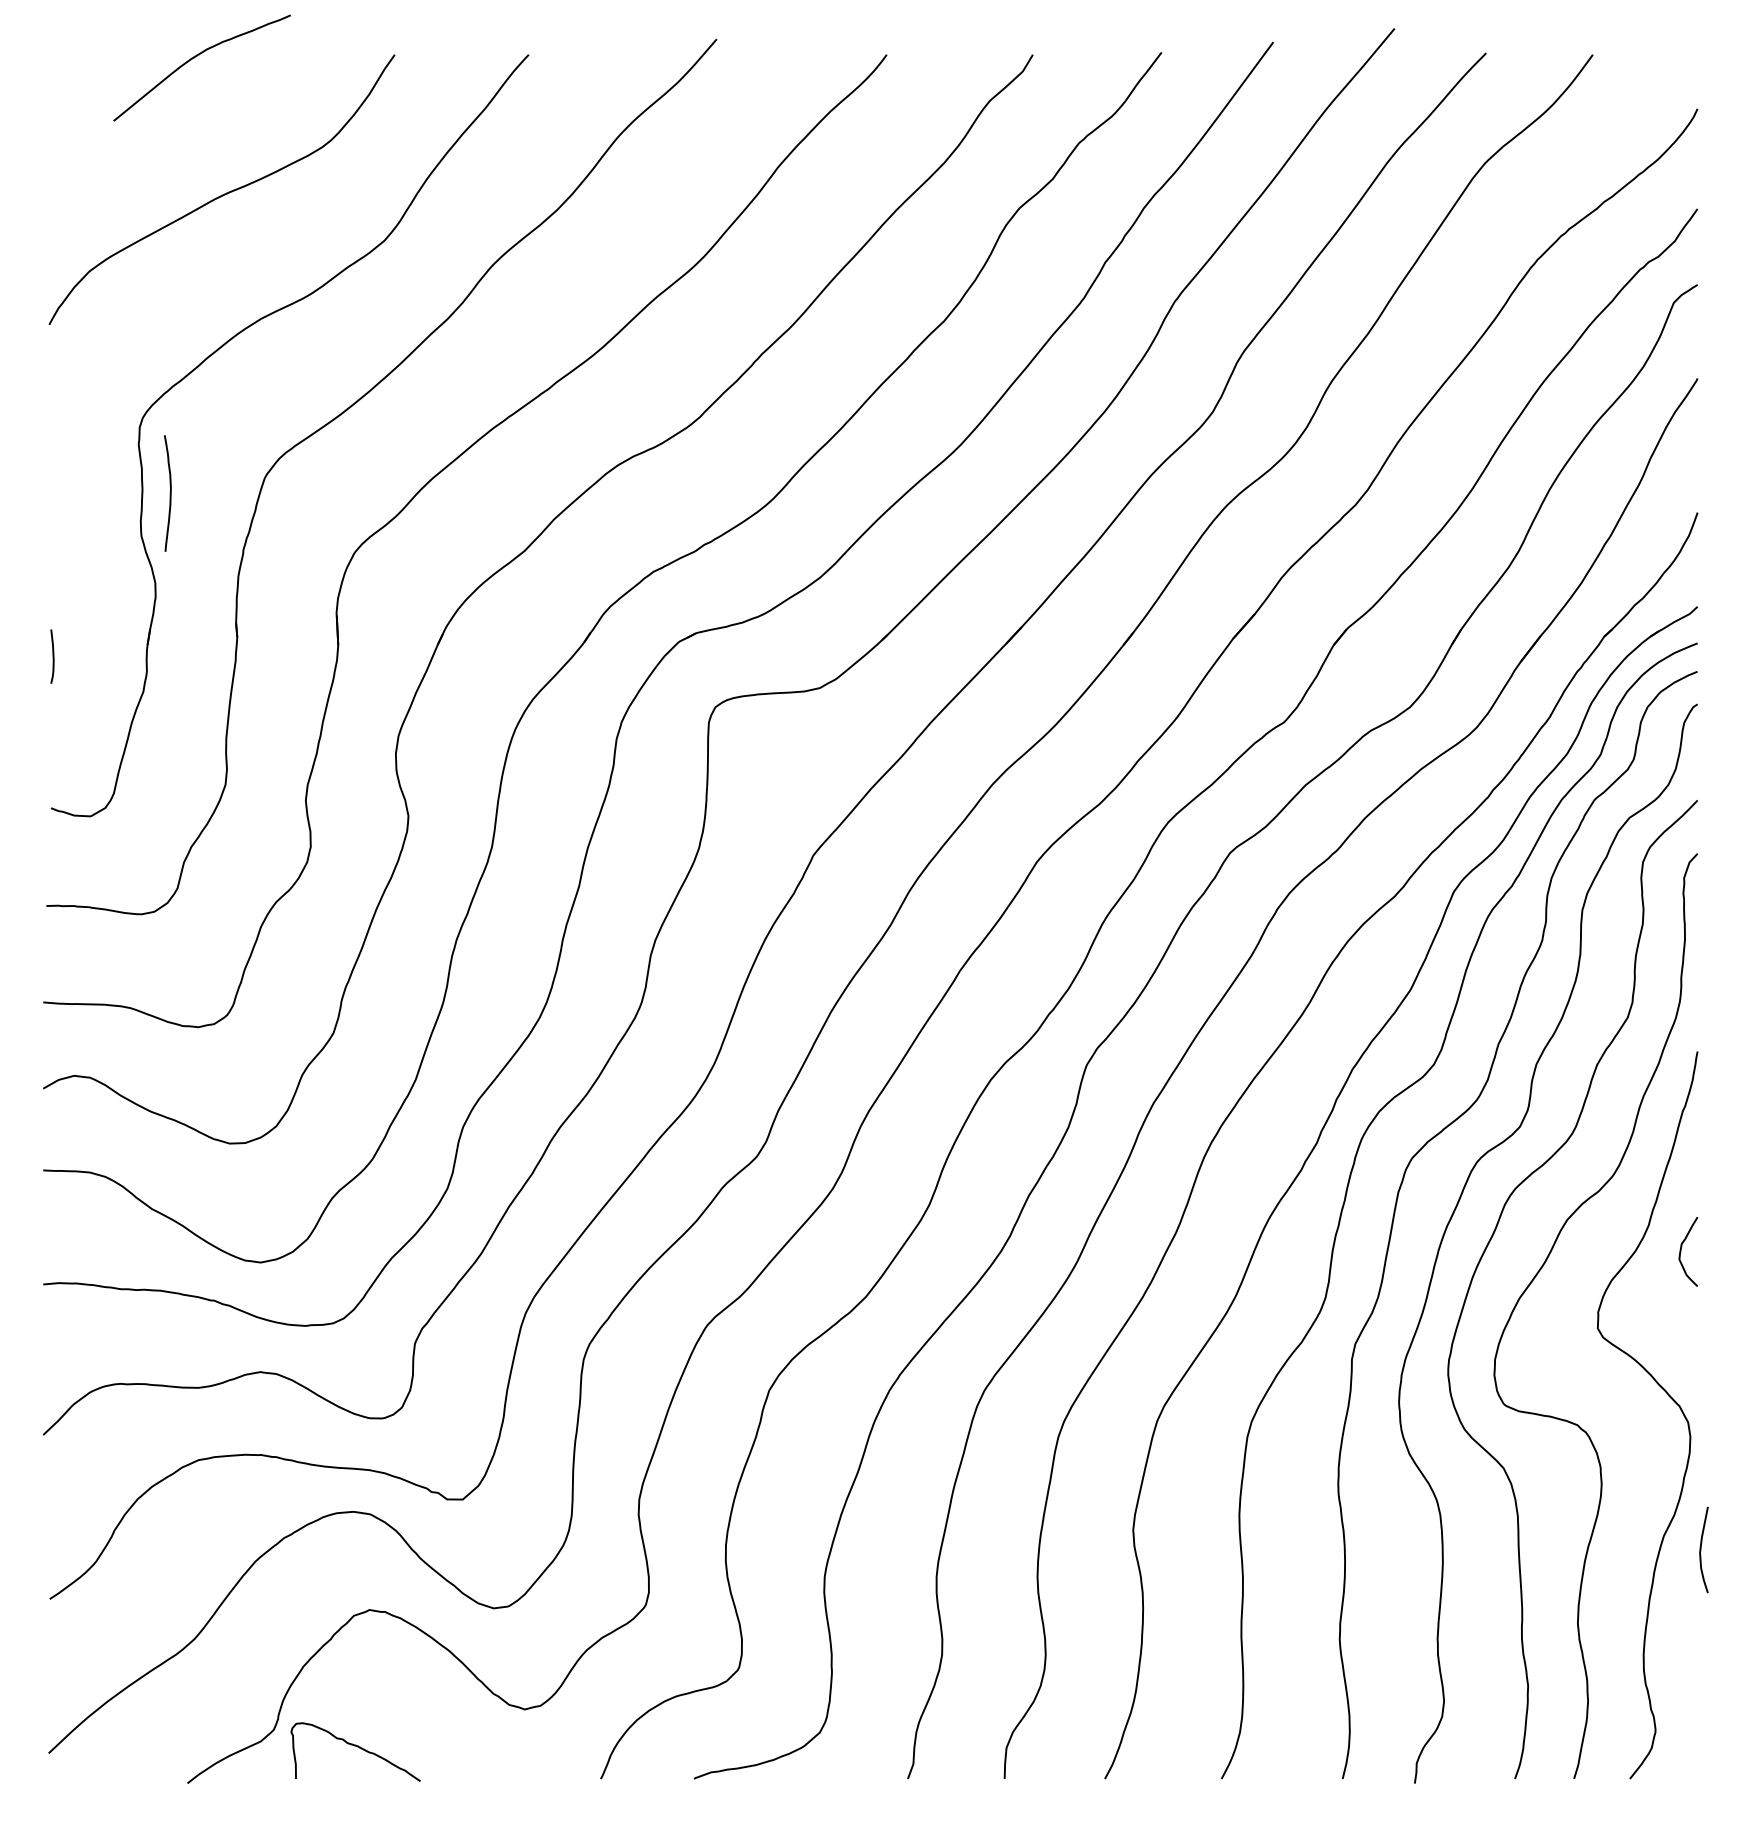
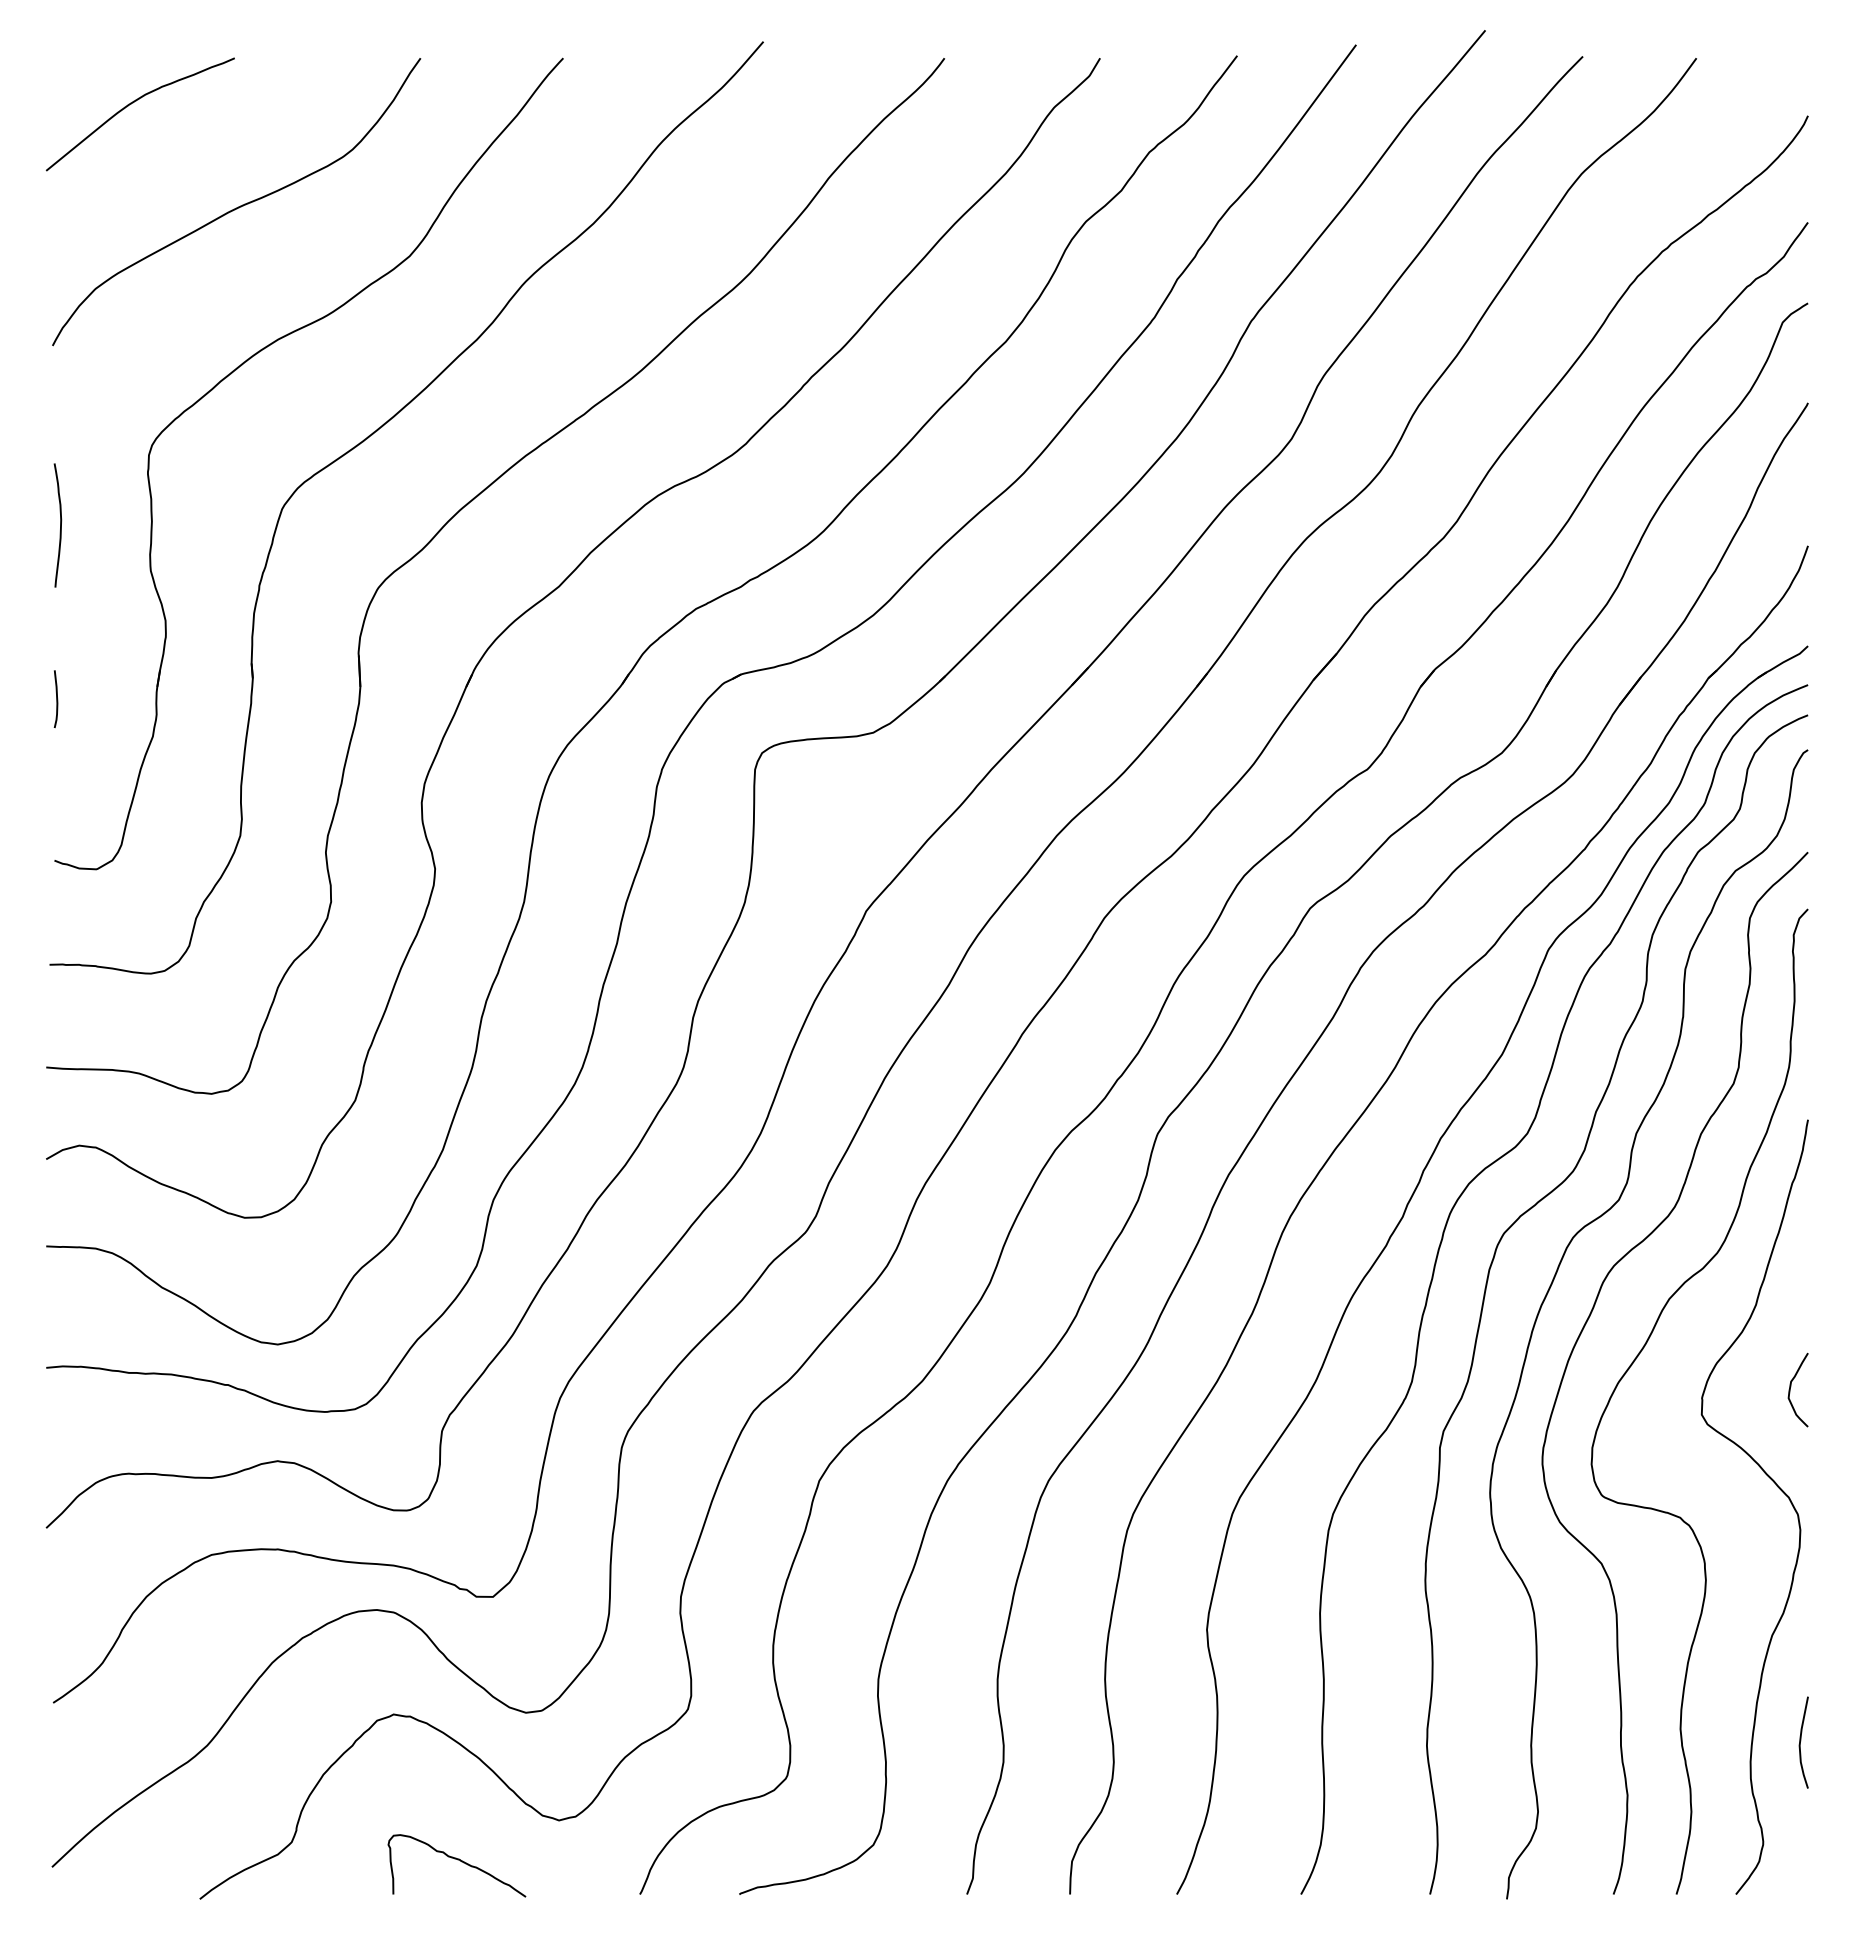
curve: (195, 57) -> (133, 103), moved
curve: (170, 493) -> (60, 525), moved
curve: (1682, 1248) -> (1791, 1386), moved
curve: (1701, 1548) -> (1801, 1741), moved
curve: (356, 1747) -> (457, 1860), moved

